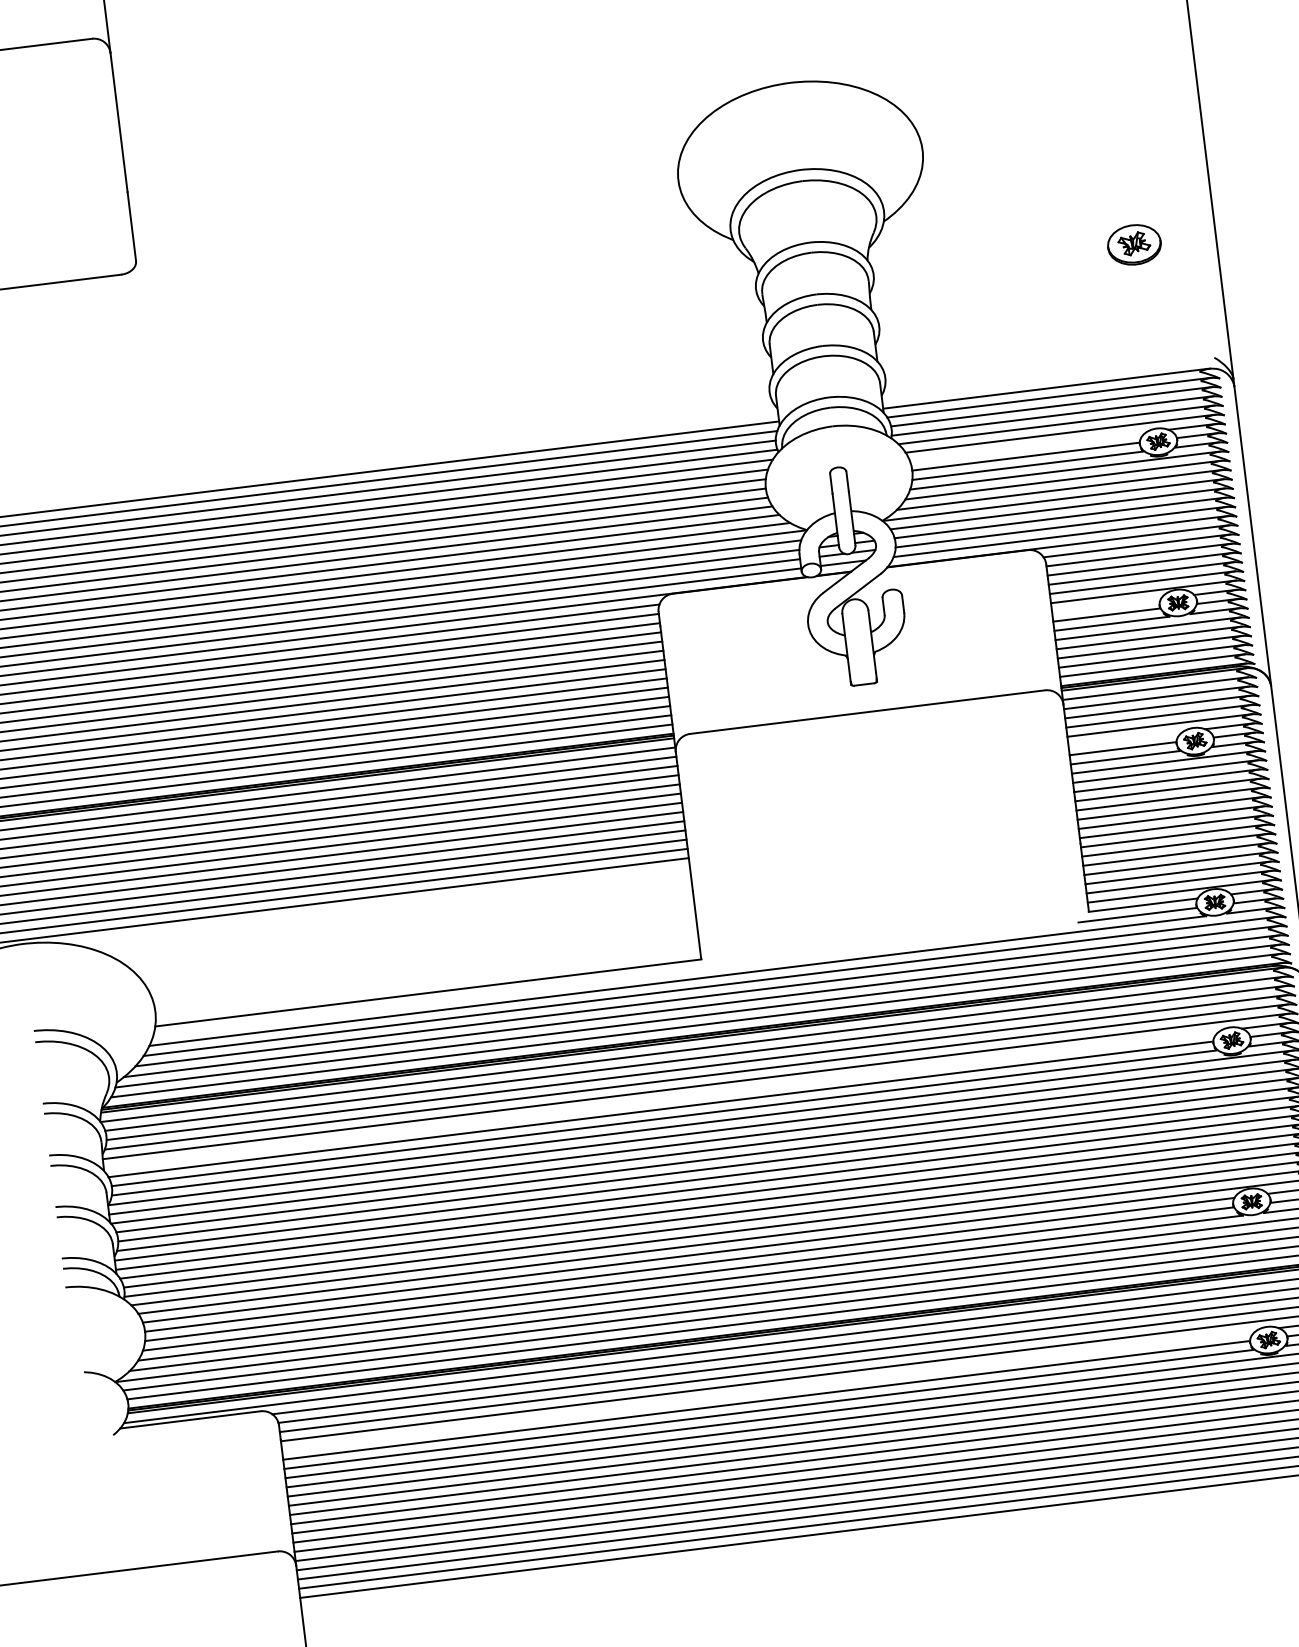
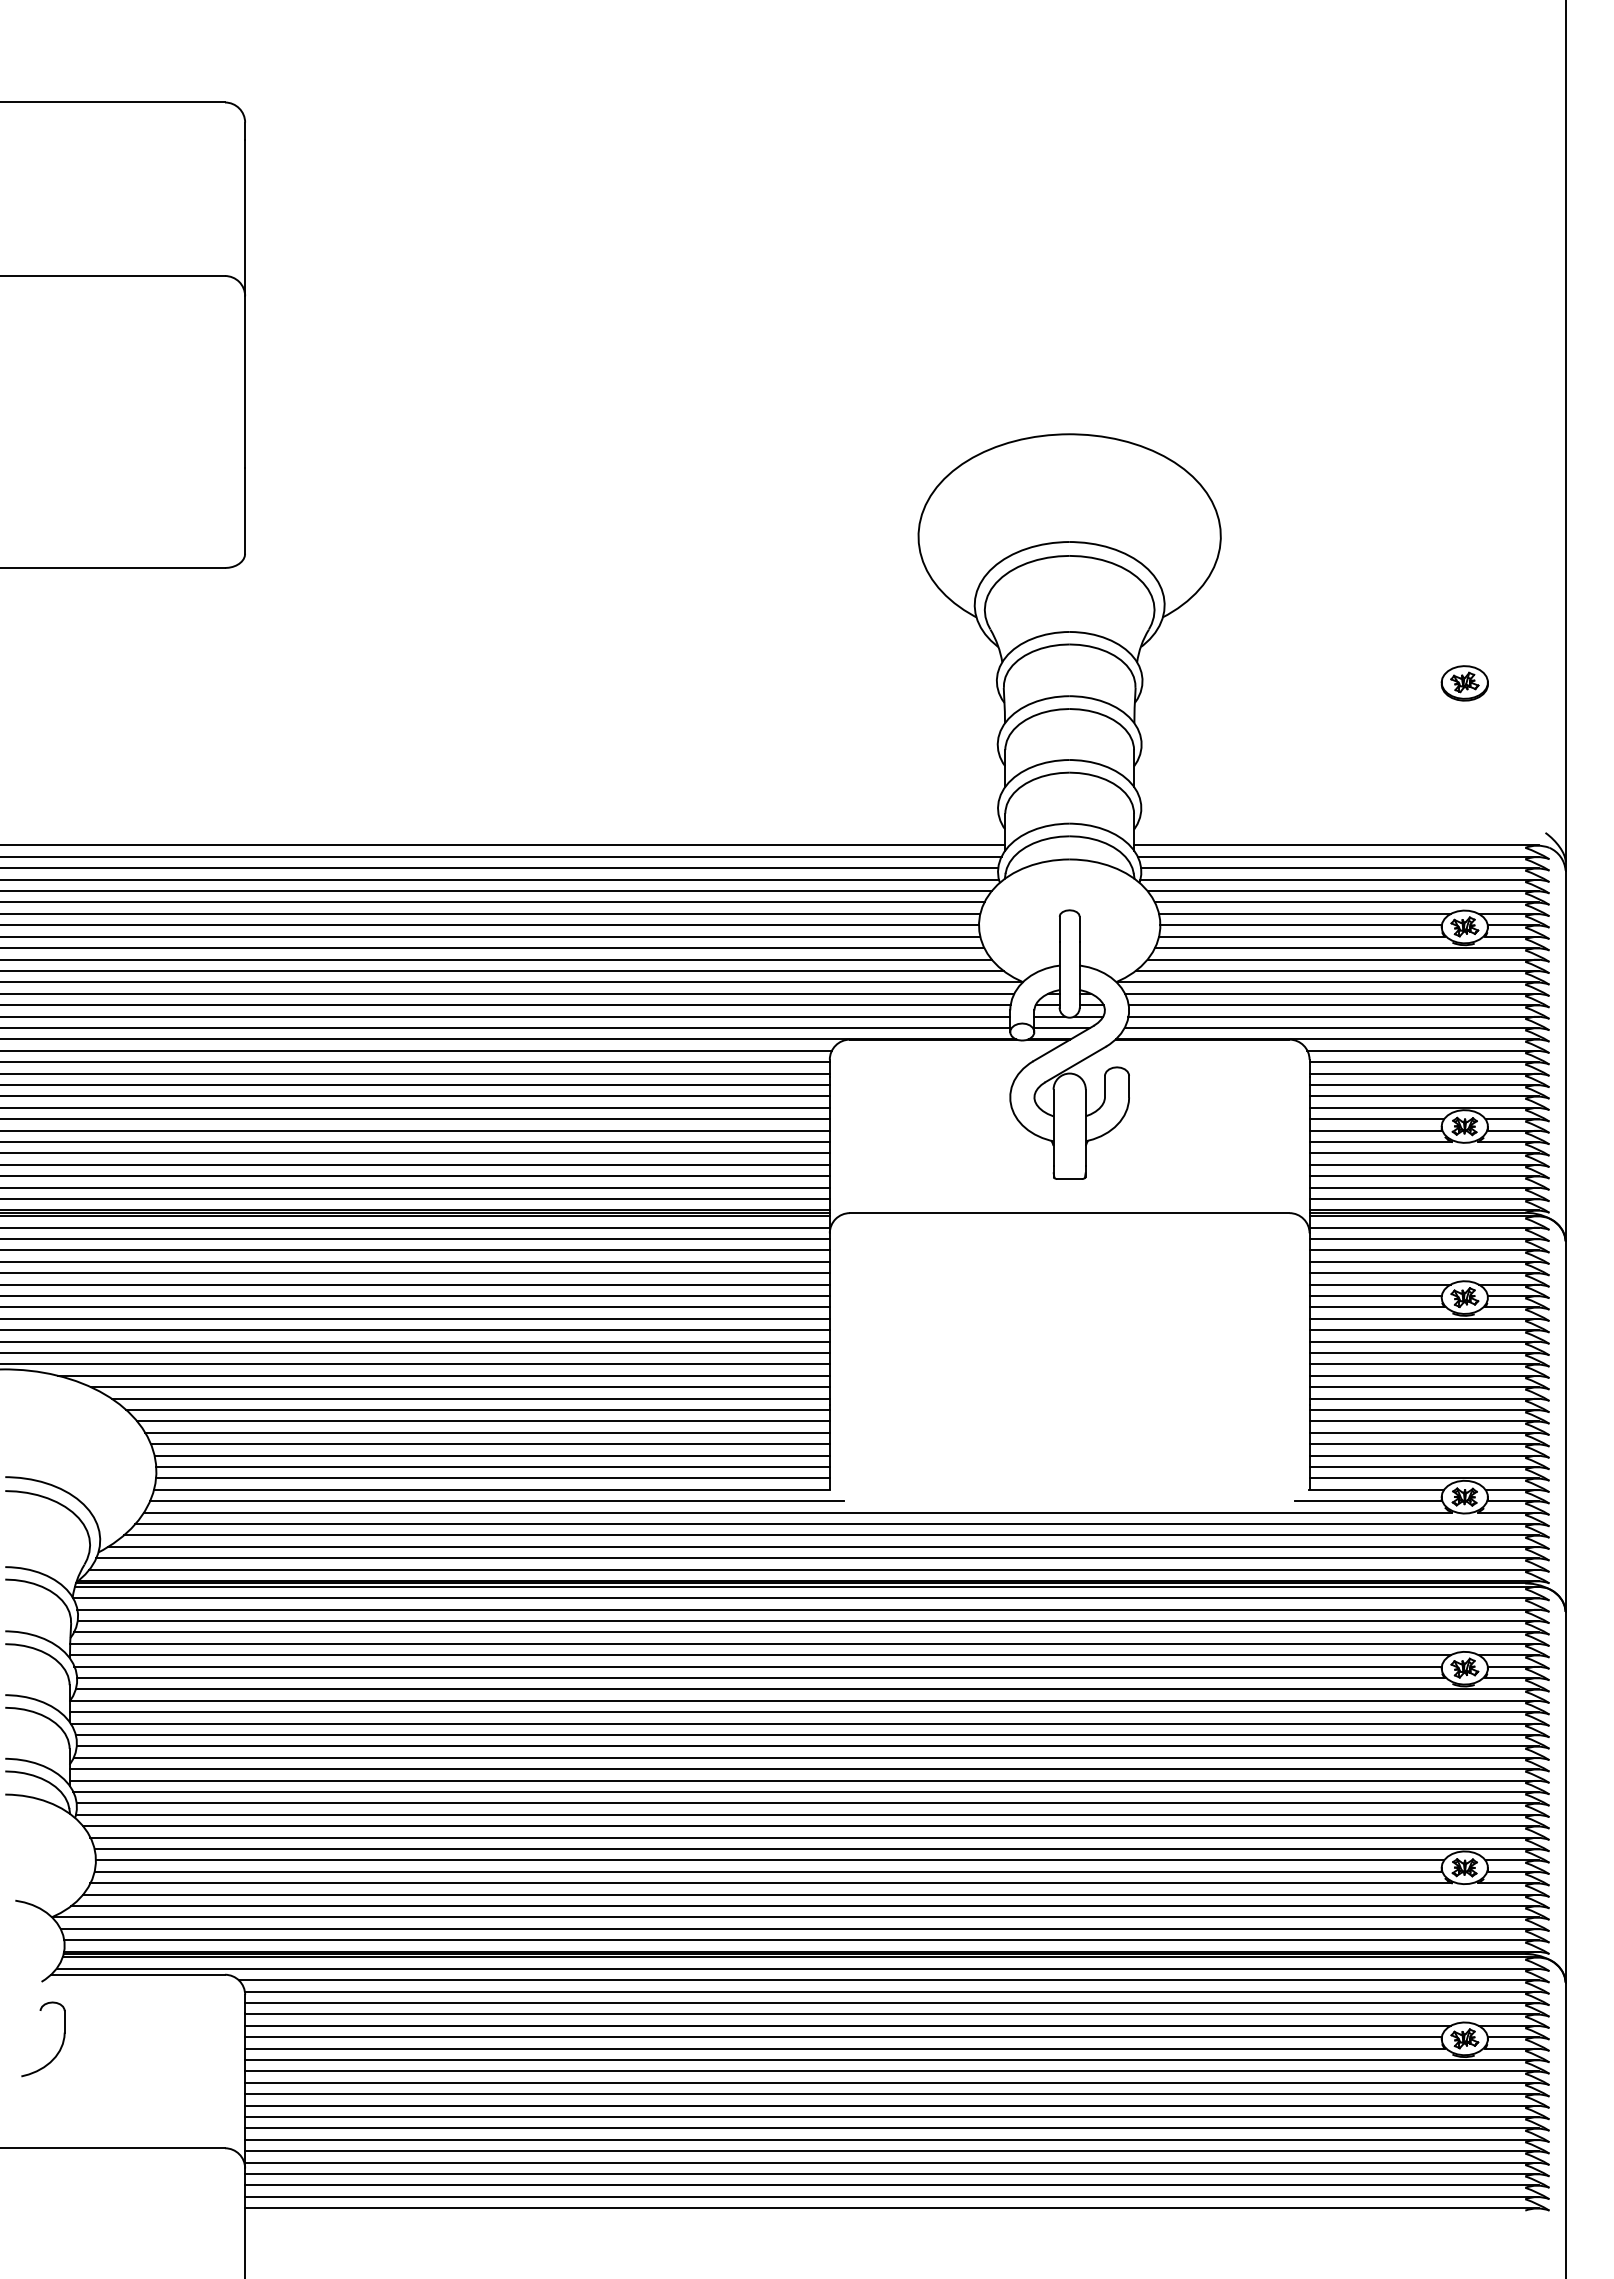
part: (1134, 245) -> (1464, 683), size x0.71
line: (1027, 446) -> (1304, 913), added
line: (1106, 606) -> (1376, 1119), added
line: (1125, 739) -> (1379, 1284), added
line: (377, 905) -> (443, 1375), added
line: (391, 913) -> (459, 1387), added
line: (401, 921) -> (470, 1398), added
line: (408, 929) -> (477, 1409), added
line: (414, 938) -> (483, 1421), added
line: (419, 947) -> (487, 1432), added
line: (421, 956) -> (489, 1444), added
line: (424, 965) -> (491, 1455), added
line: (426, 974) -> (492, 1467), added
line: (427, 983) -> (492, 1478), added
line: (433, 1001) -> (497, 1501), added
line: (661, 1100) -> (760, 1655), added
line: (768, 1390) -> (847, 2025), added
part: (134, 1487) -> (59, 2048), added

